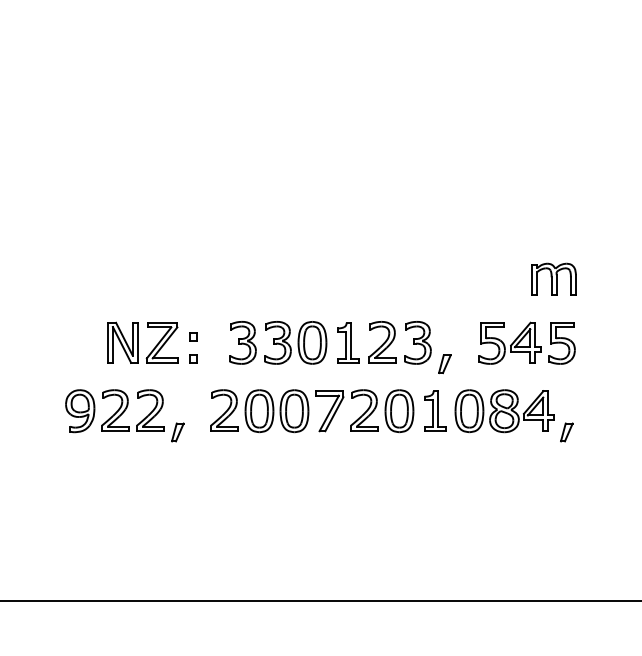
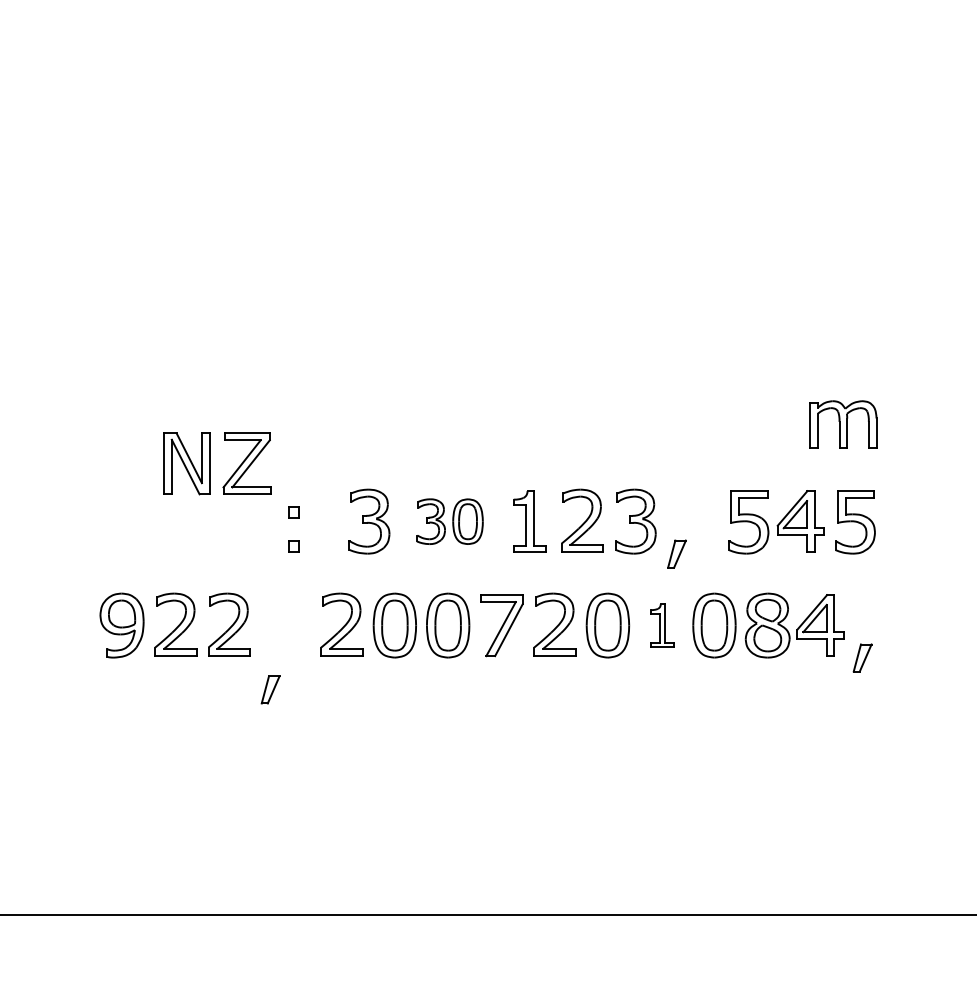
part: (142, 342) -> (216, 463), moved
part: (295, 342) -> (449, 521), size x0.7
part: (435, 410) -> (662, 624), size x0.7
part: (177, 432) -> (270, 690), moved

